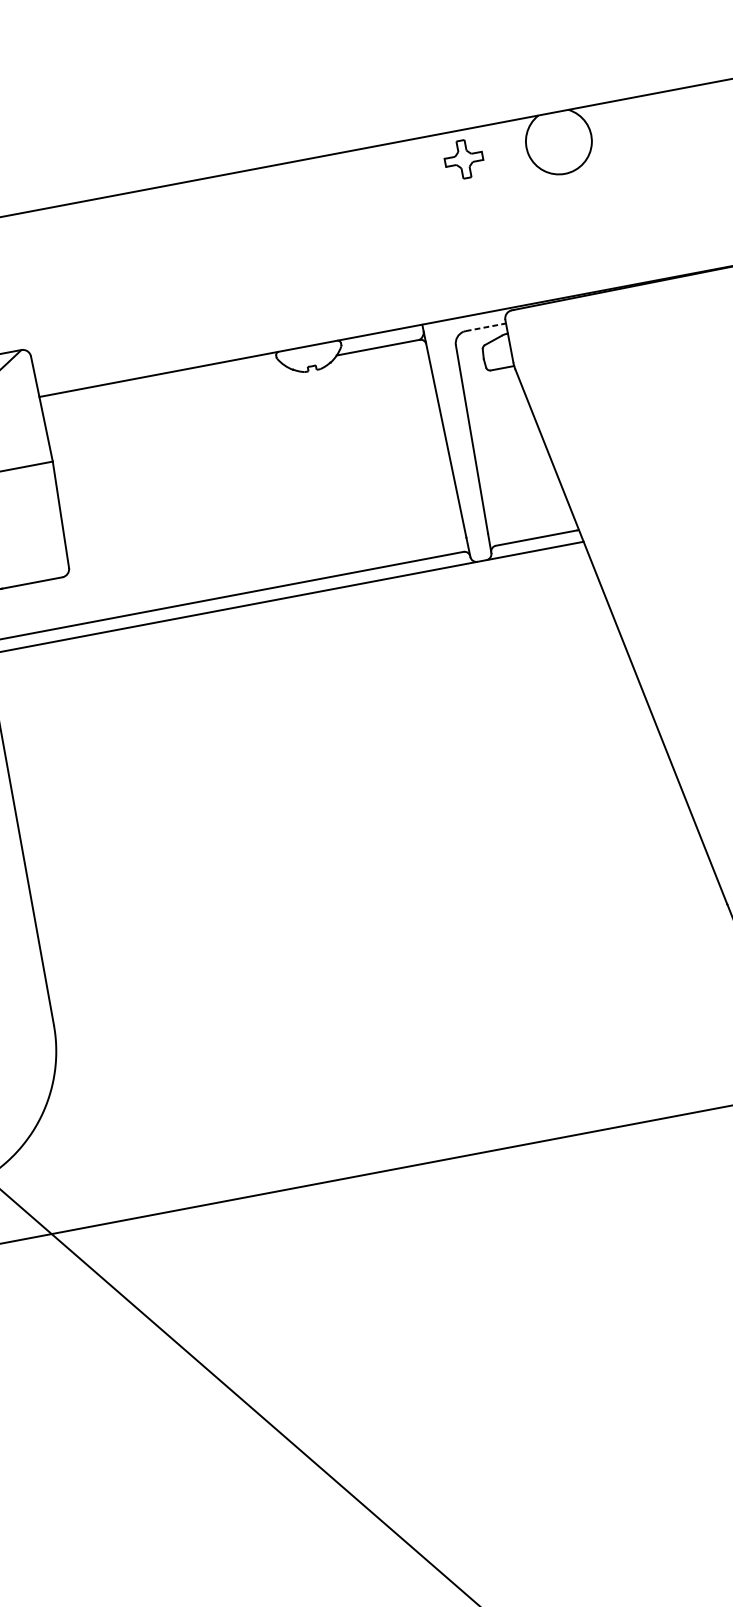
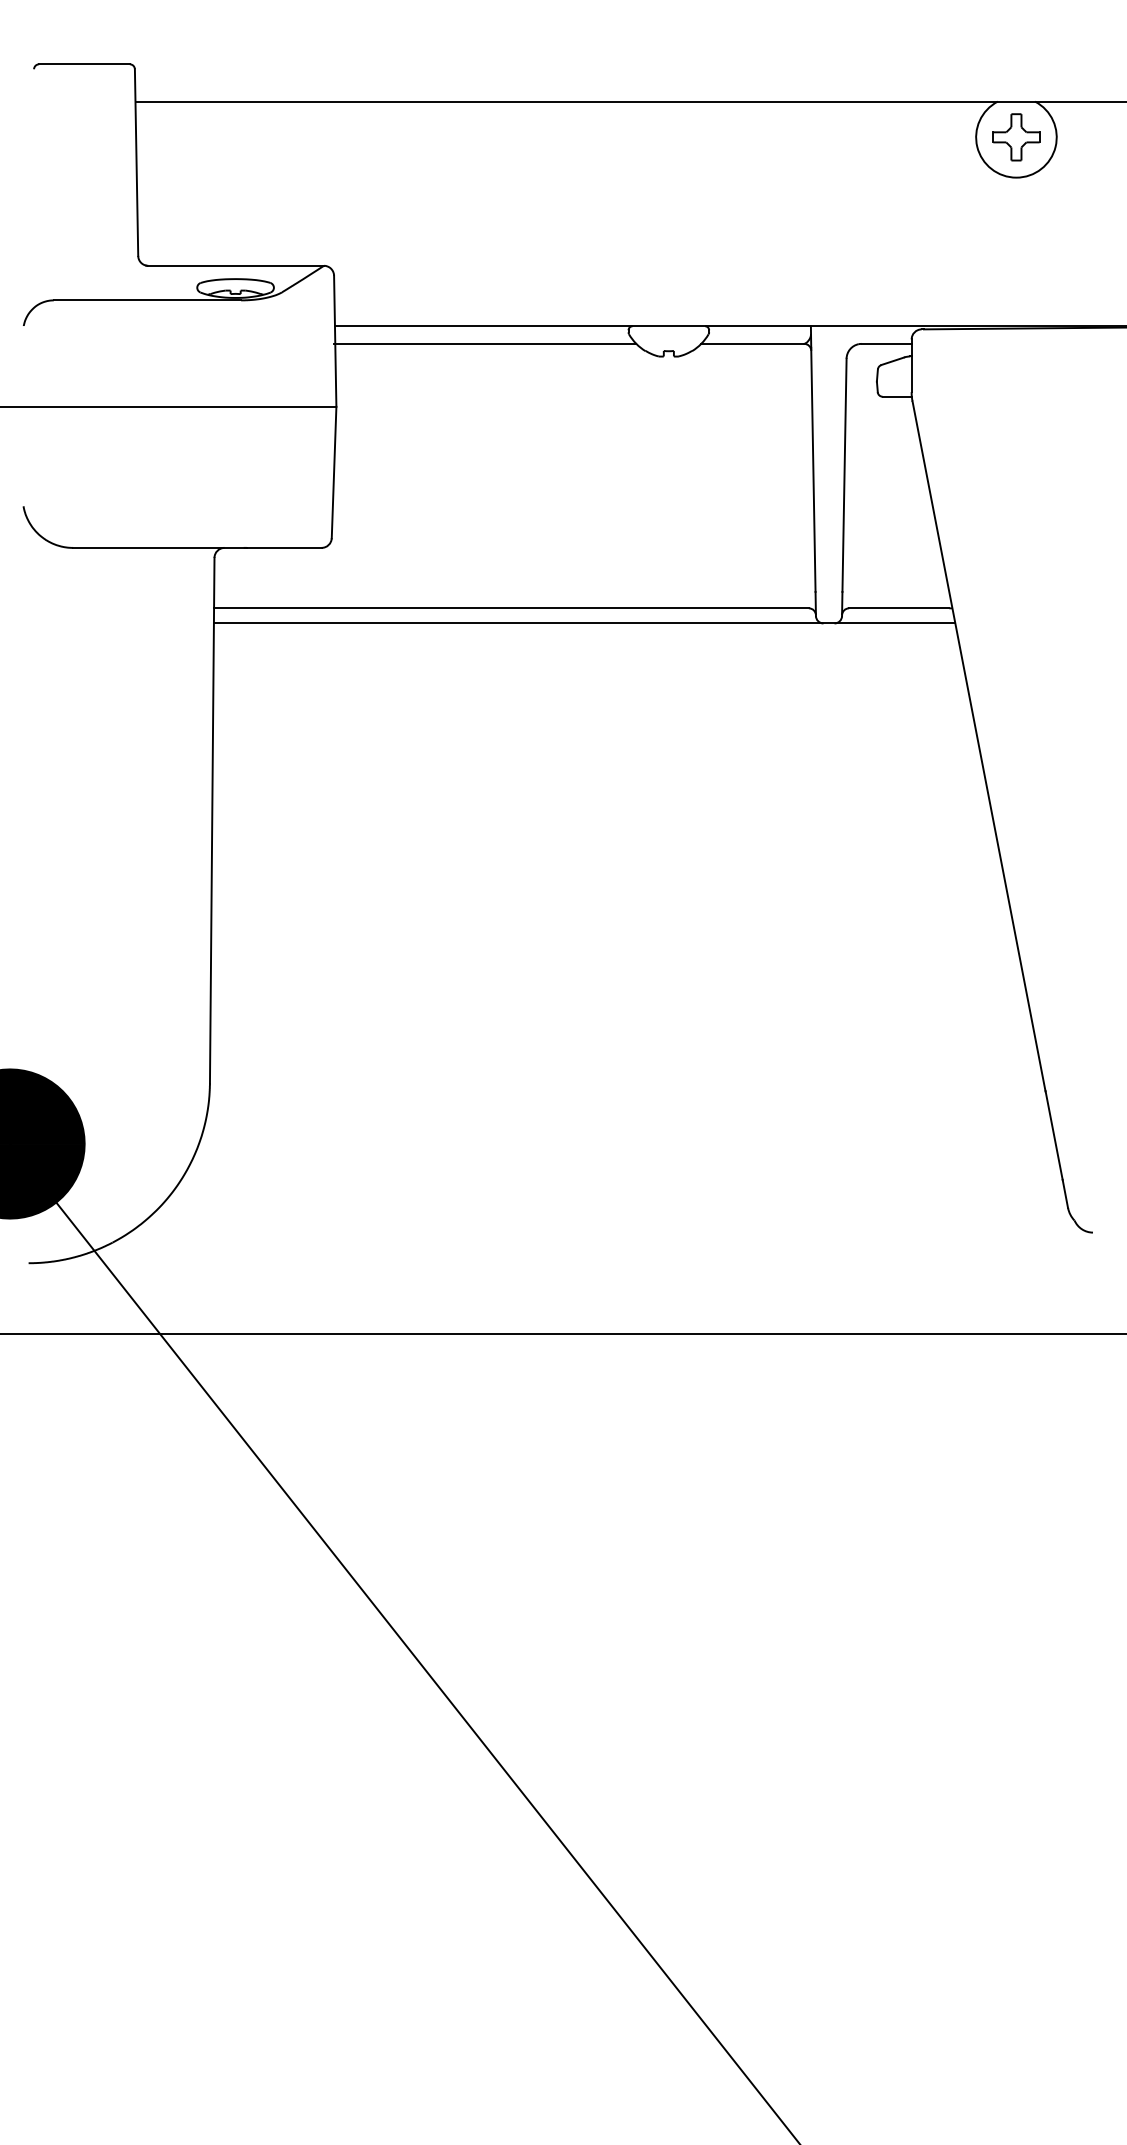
part: (464, 159) -> (1016, 137), moved
line: (485, 327) -> (886, 343), dashed -> solid
line: (163, 387) -> (485, 343), added

